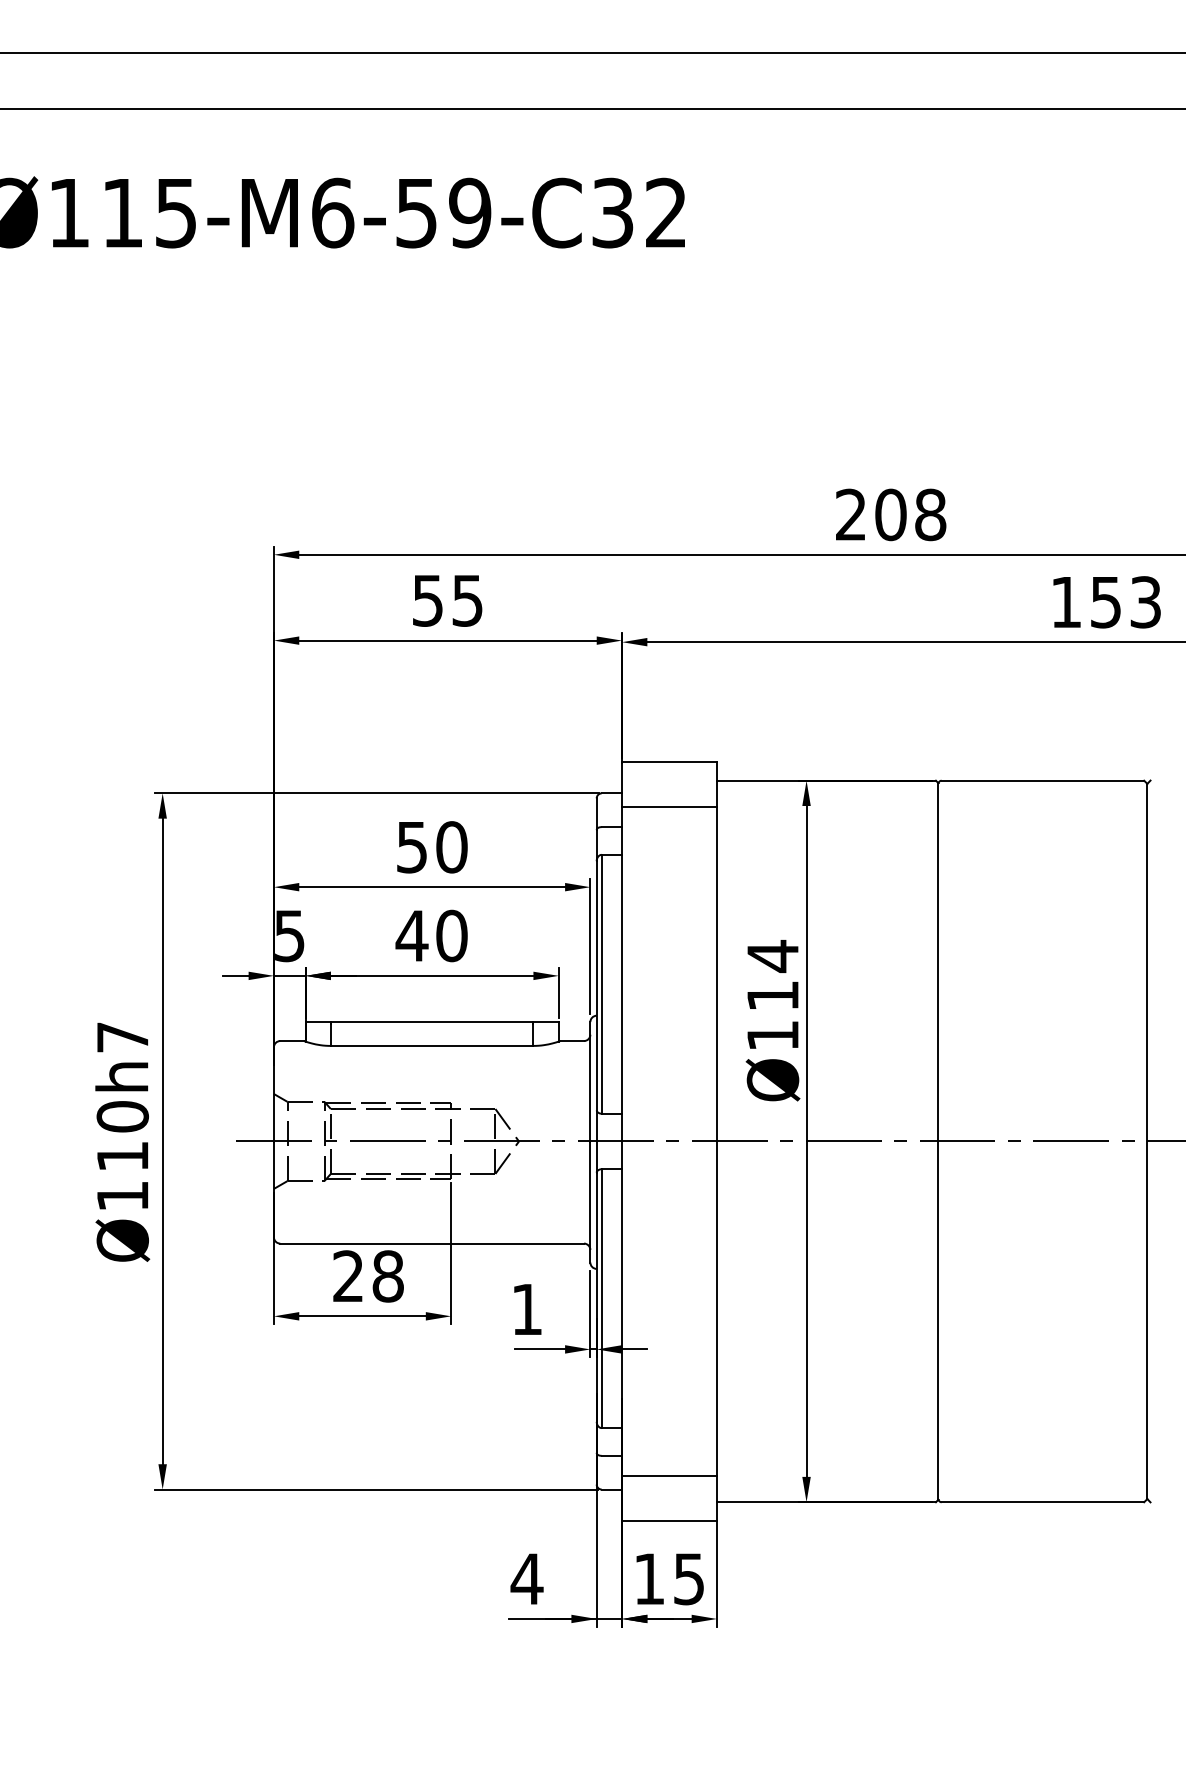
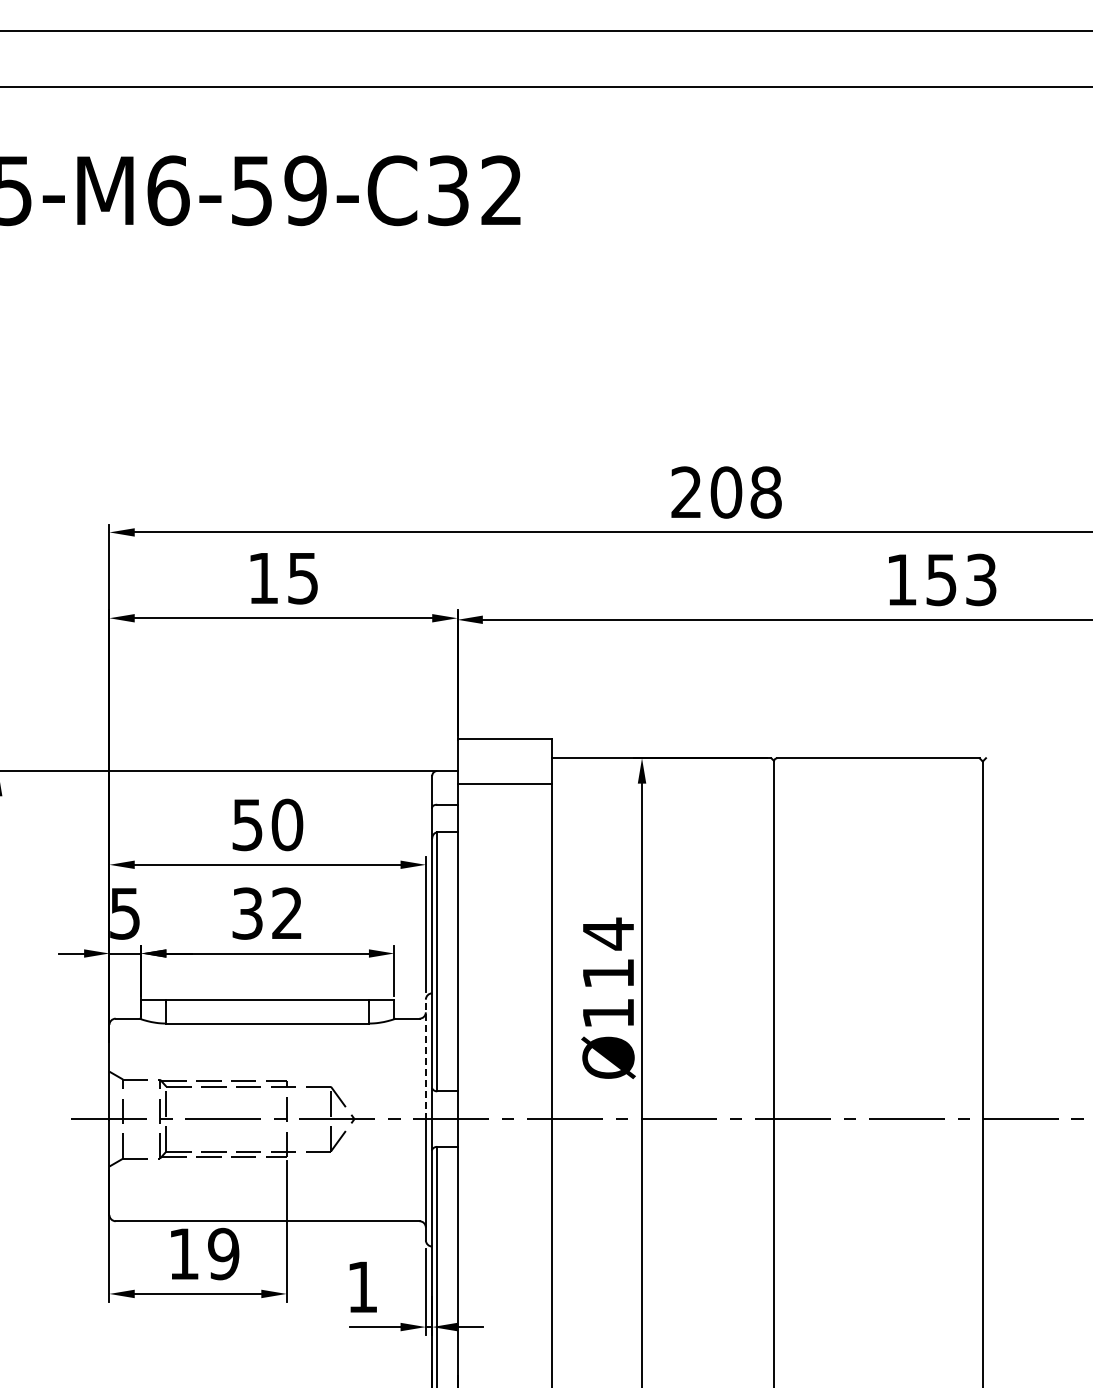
text: (427, 600) -> (262, 578), 55 -> 15
text: (431, 935) -> (266, 913), 40 -> 32
line: (590, 1081) -> (425, 1059), solid -> dashed
text: (368, 1276) -> (203, 1254), 28 -> 19

